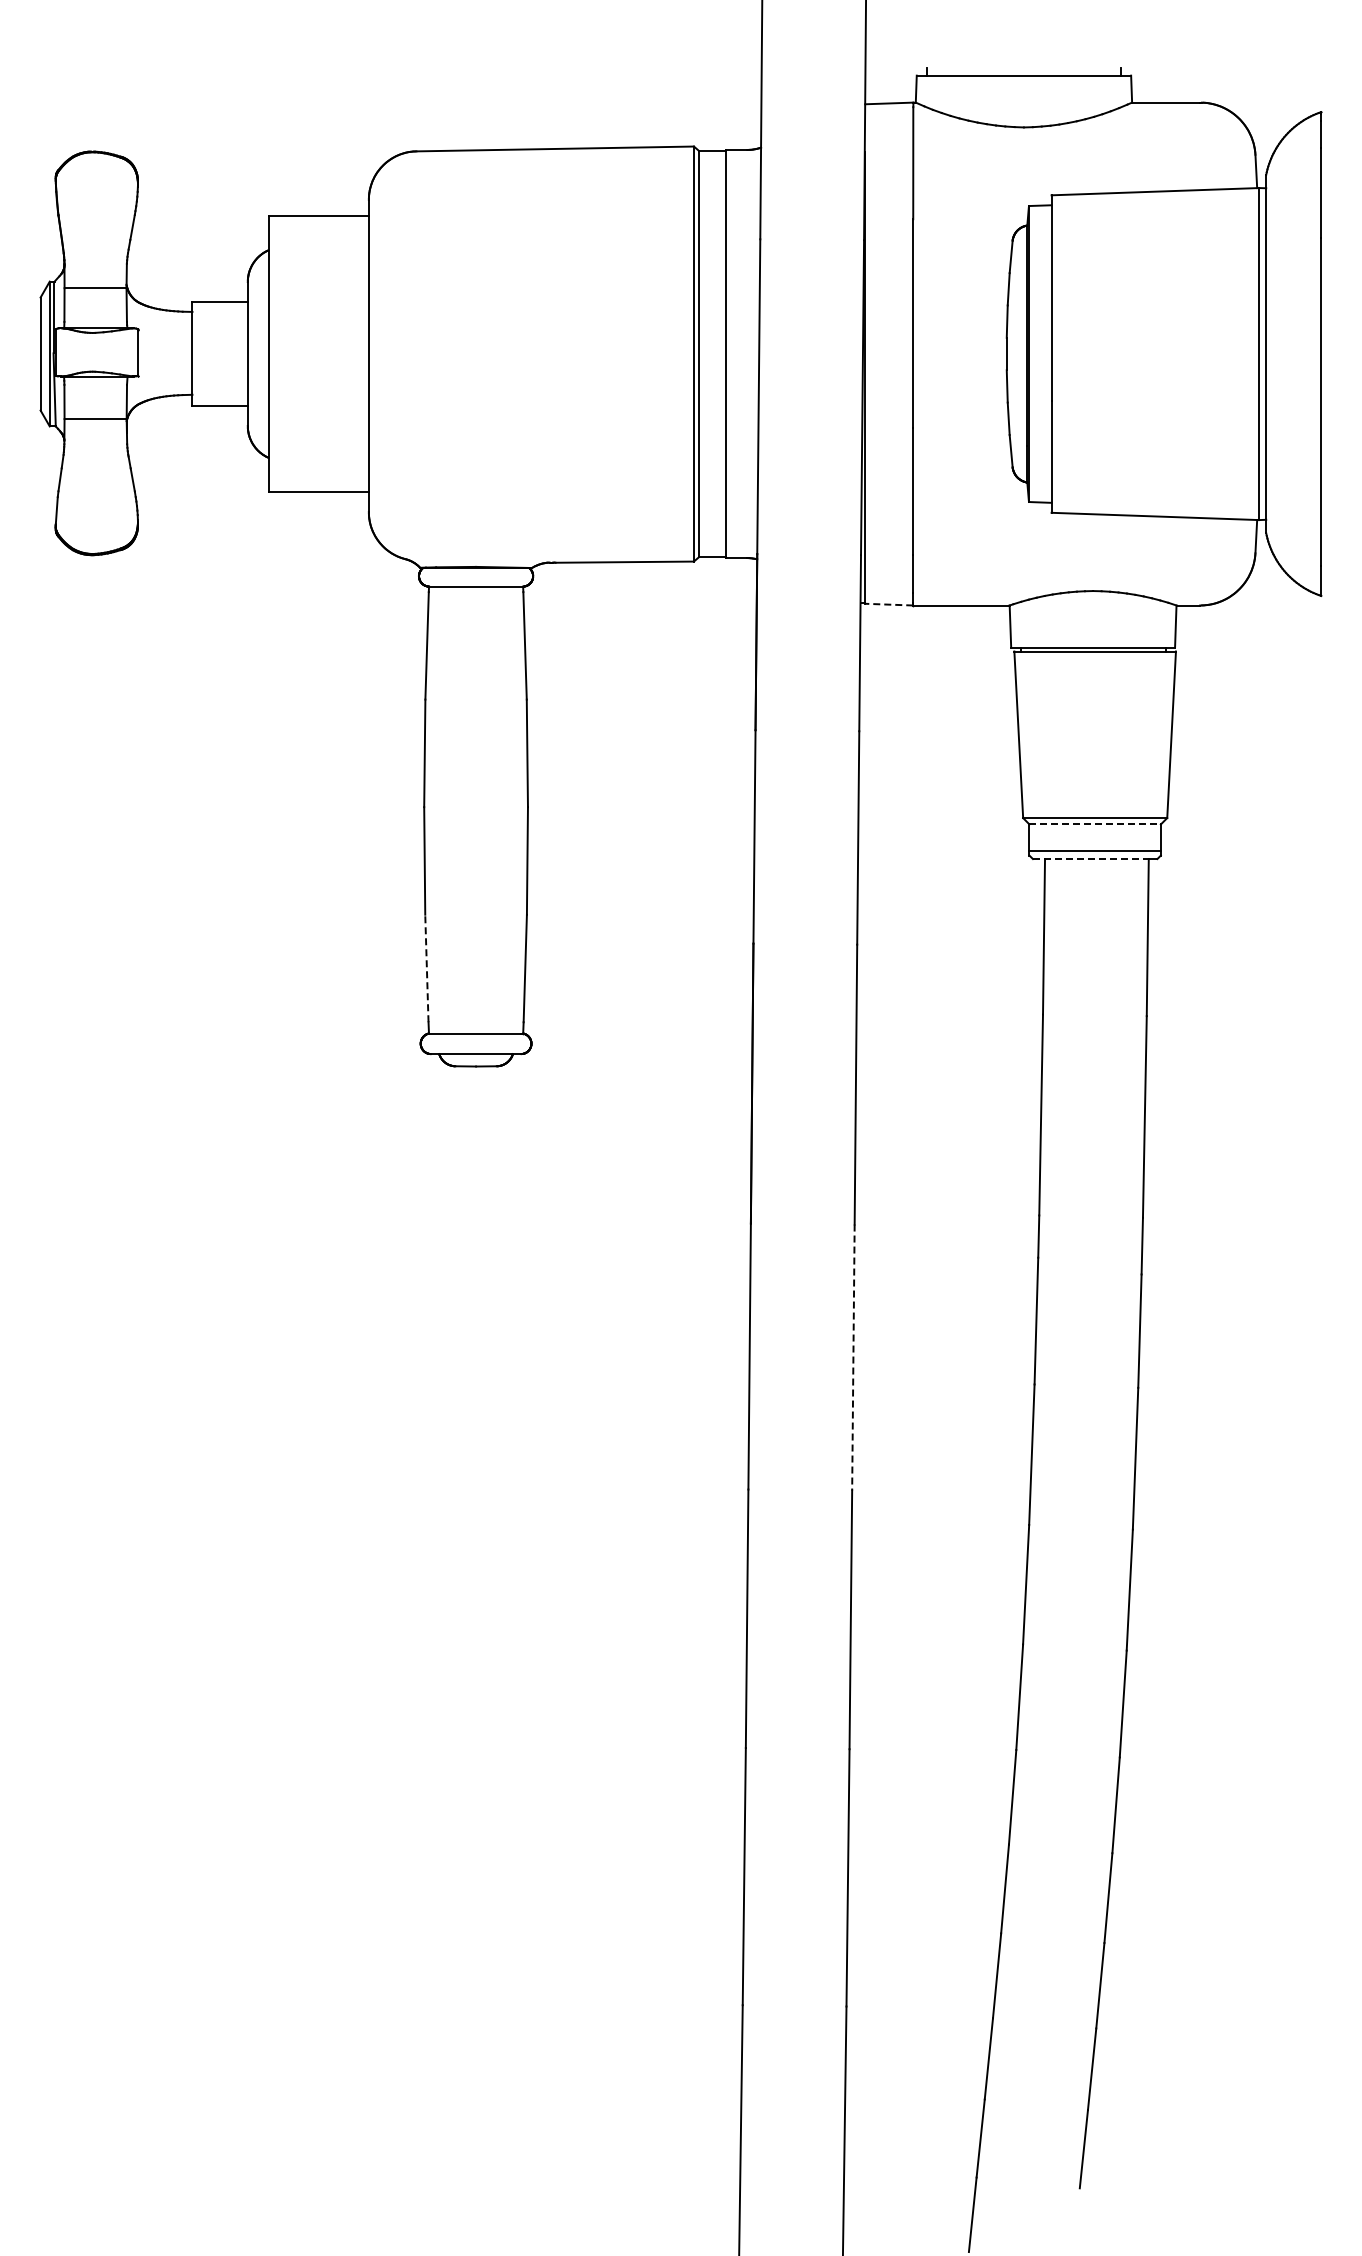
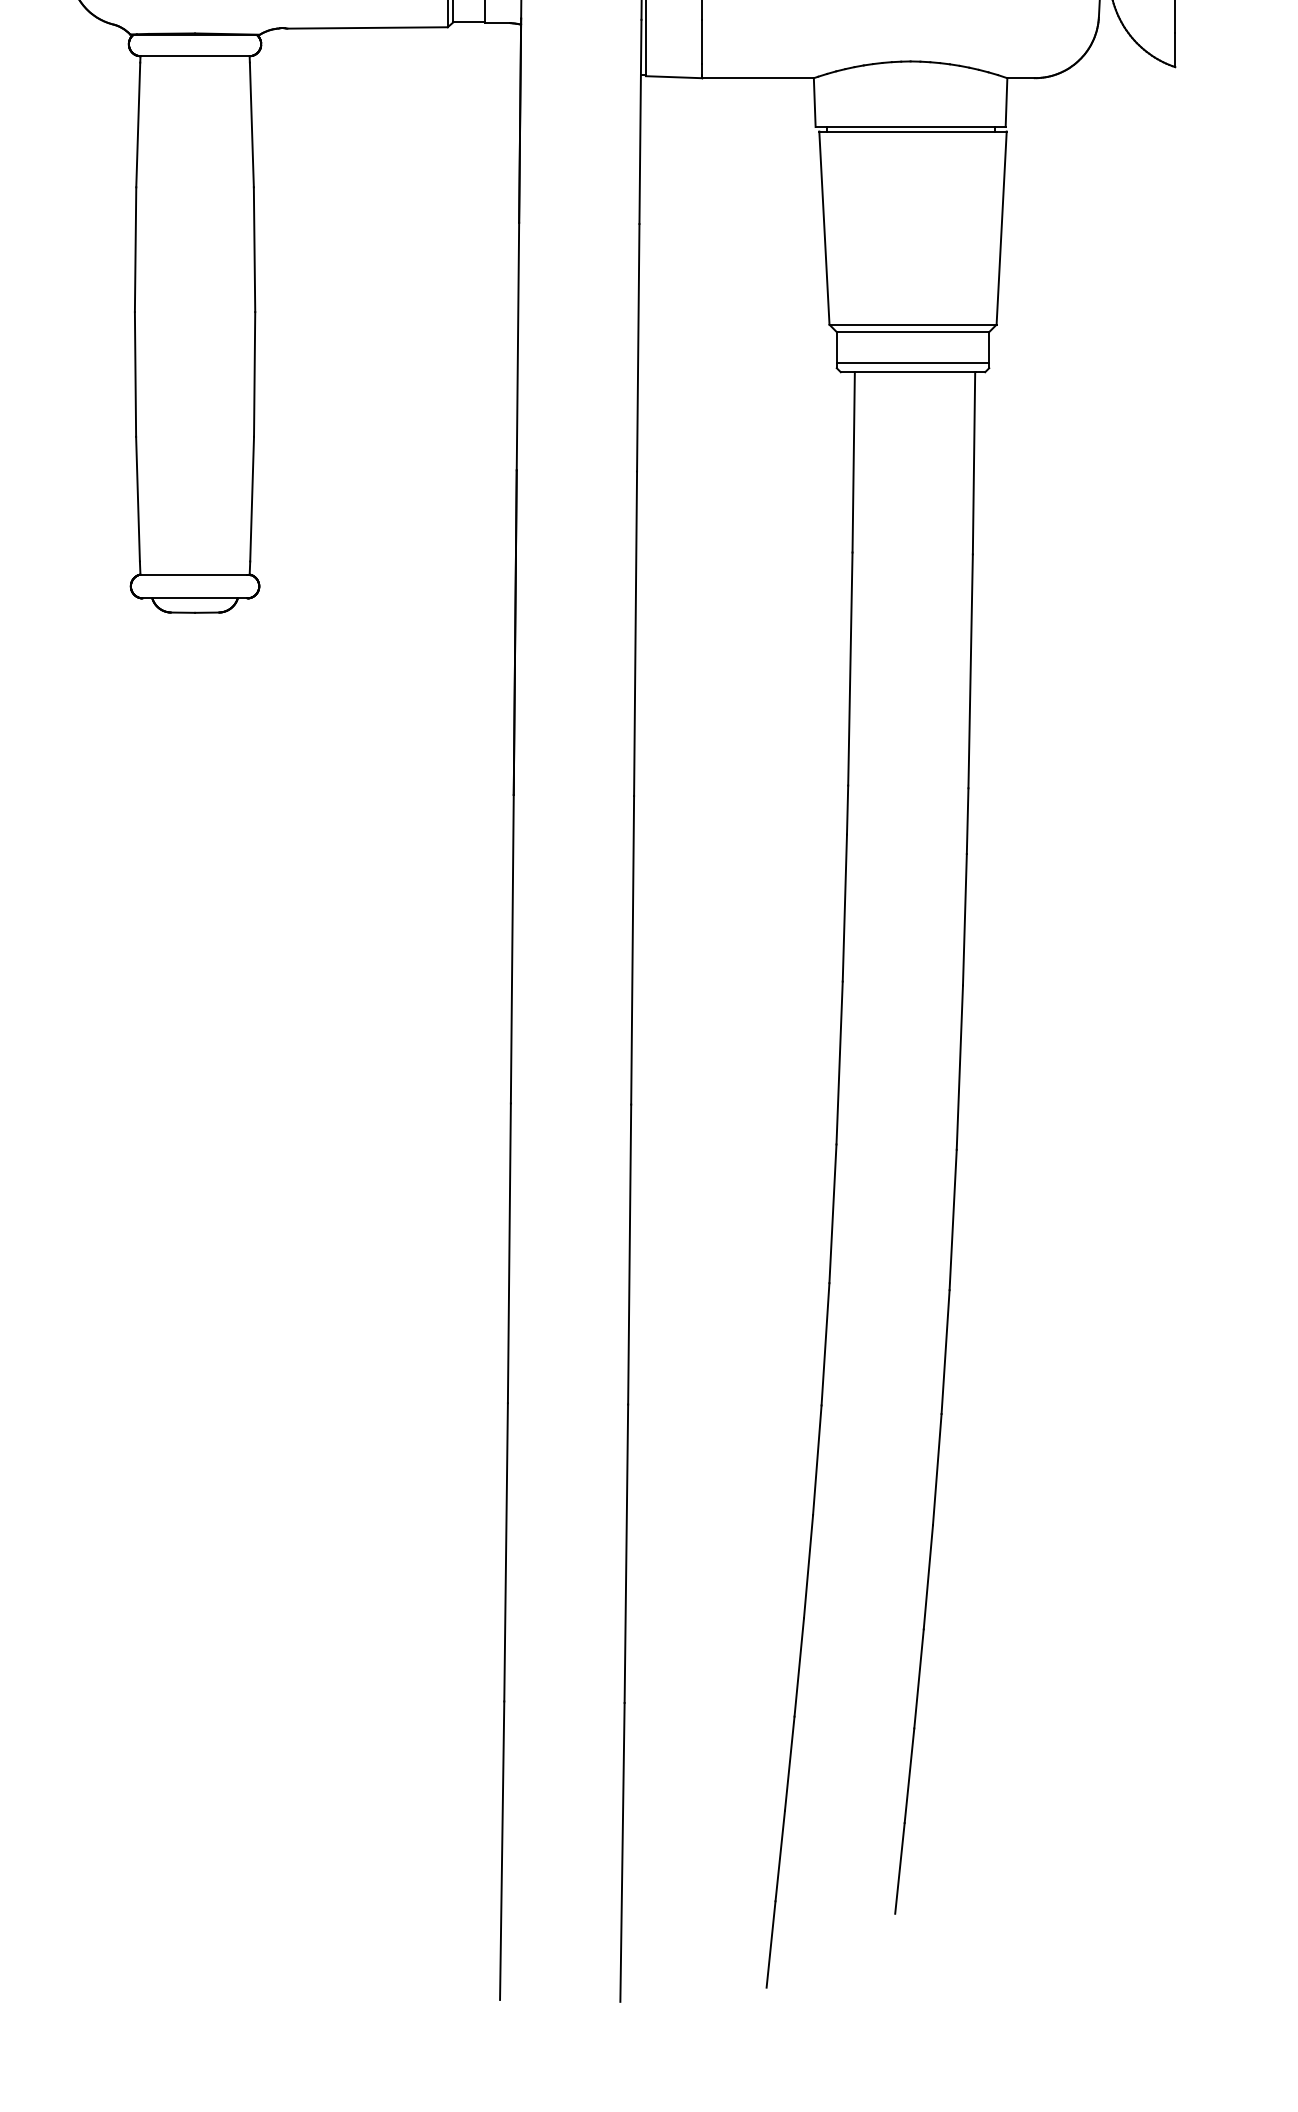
line: (888, 604) -> (673, 77), dashed -> solid
line: (1095, 824) -> (913, 332), dashed -> solid
line: (1090, 859) -> (907, 372), dashed -> solid
line: (426, 968) -> (137, 499), dashed -> solid
line: (853, 1358) -> (632, 951), dashed -> solid

